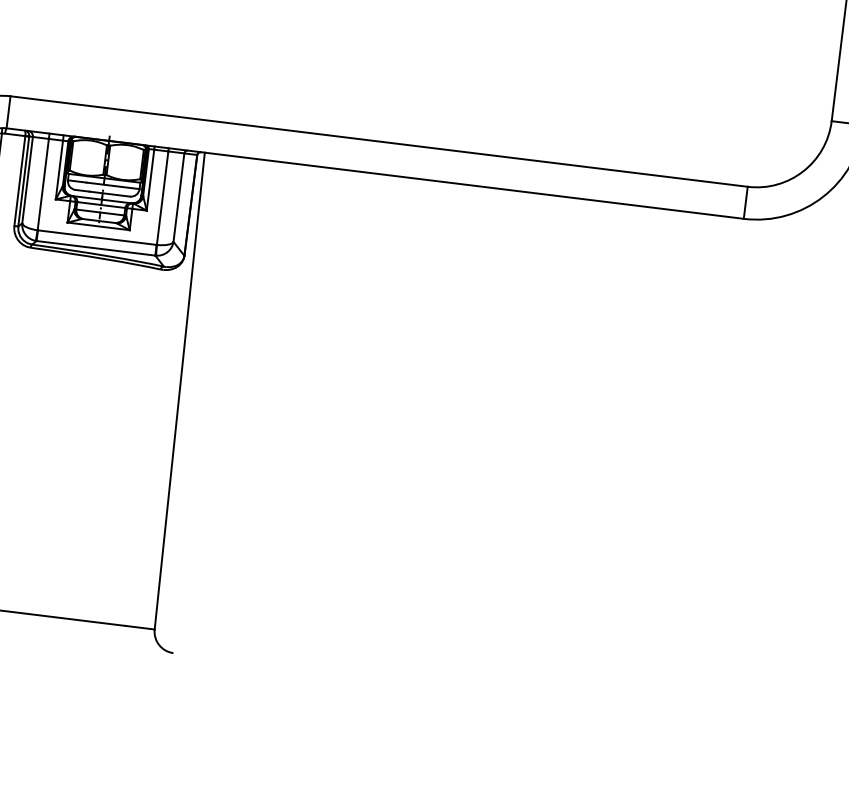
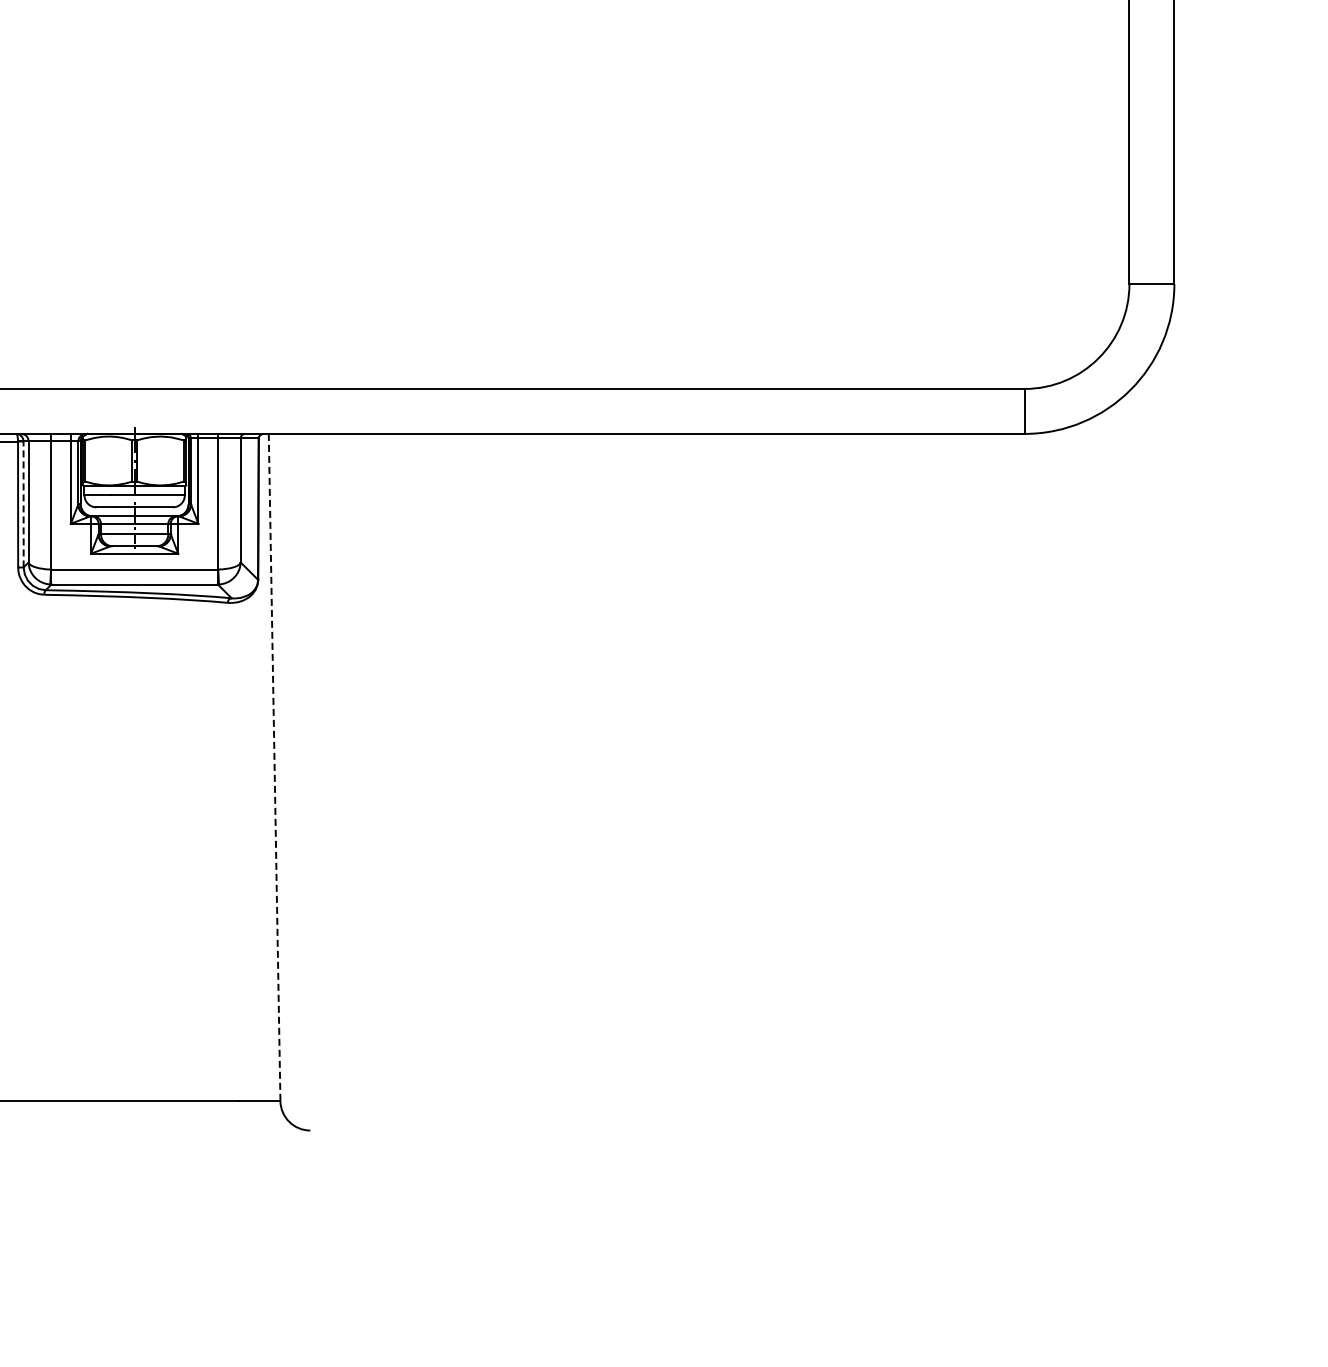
line: (23, 181) -> (23, 504), solid -> dashed
line: (179, 391) -> (274, 767), solid -> dashed

